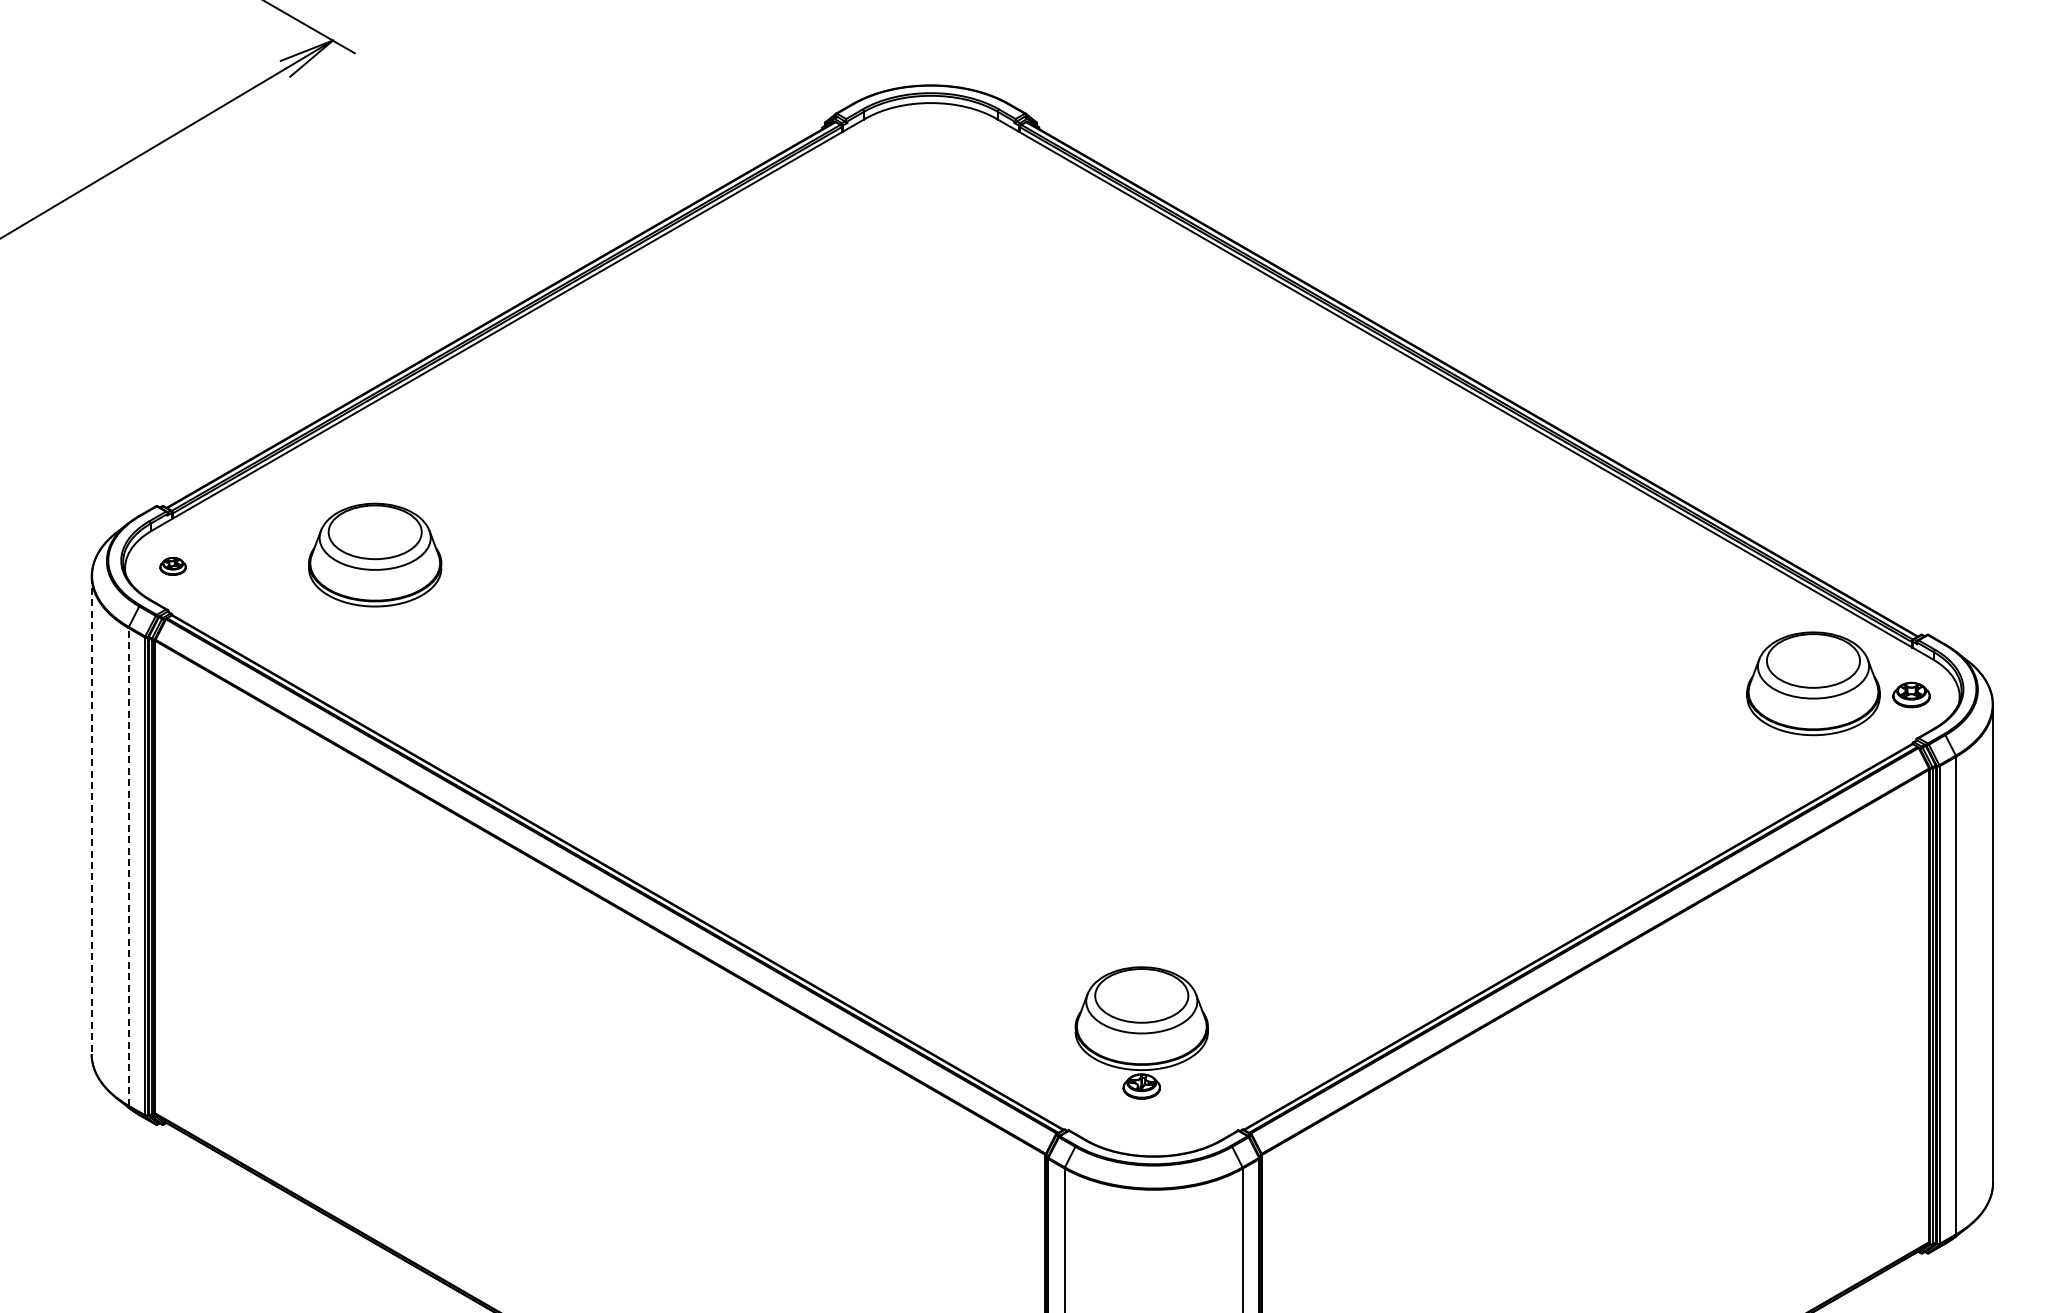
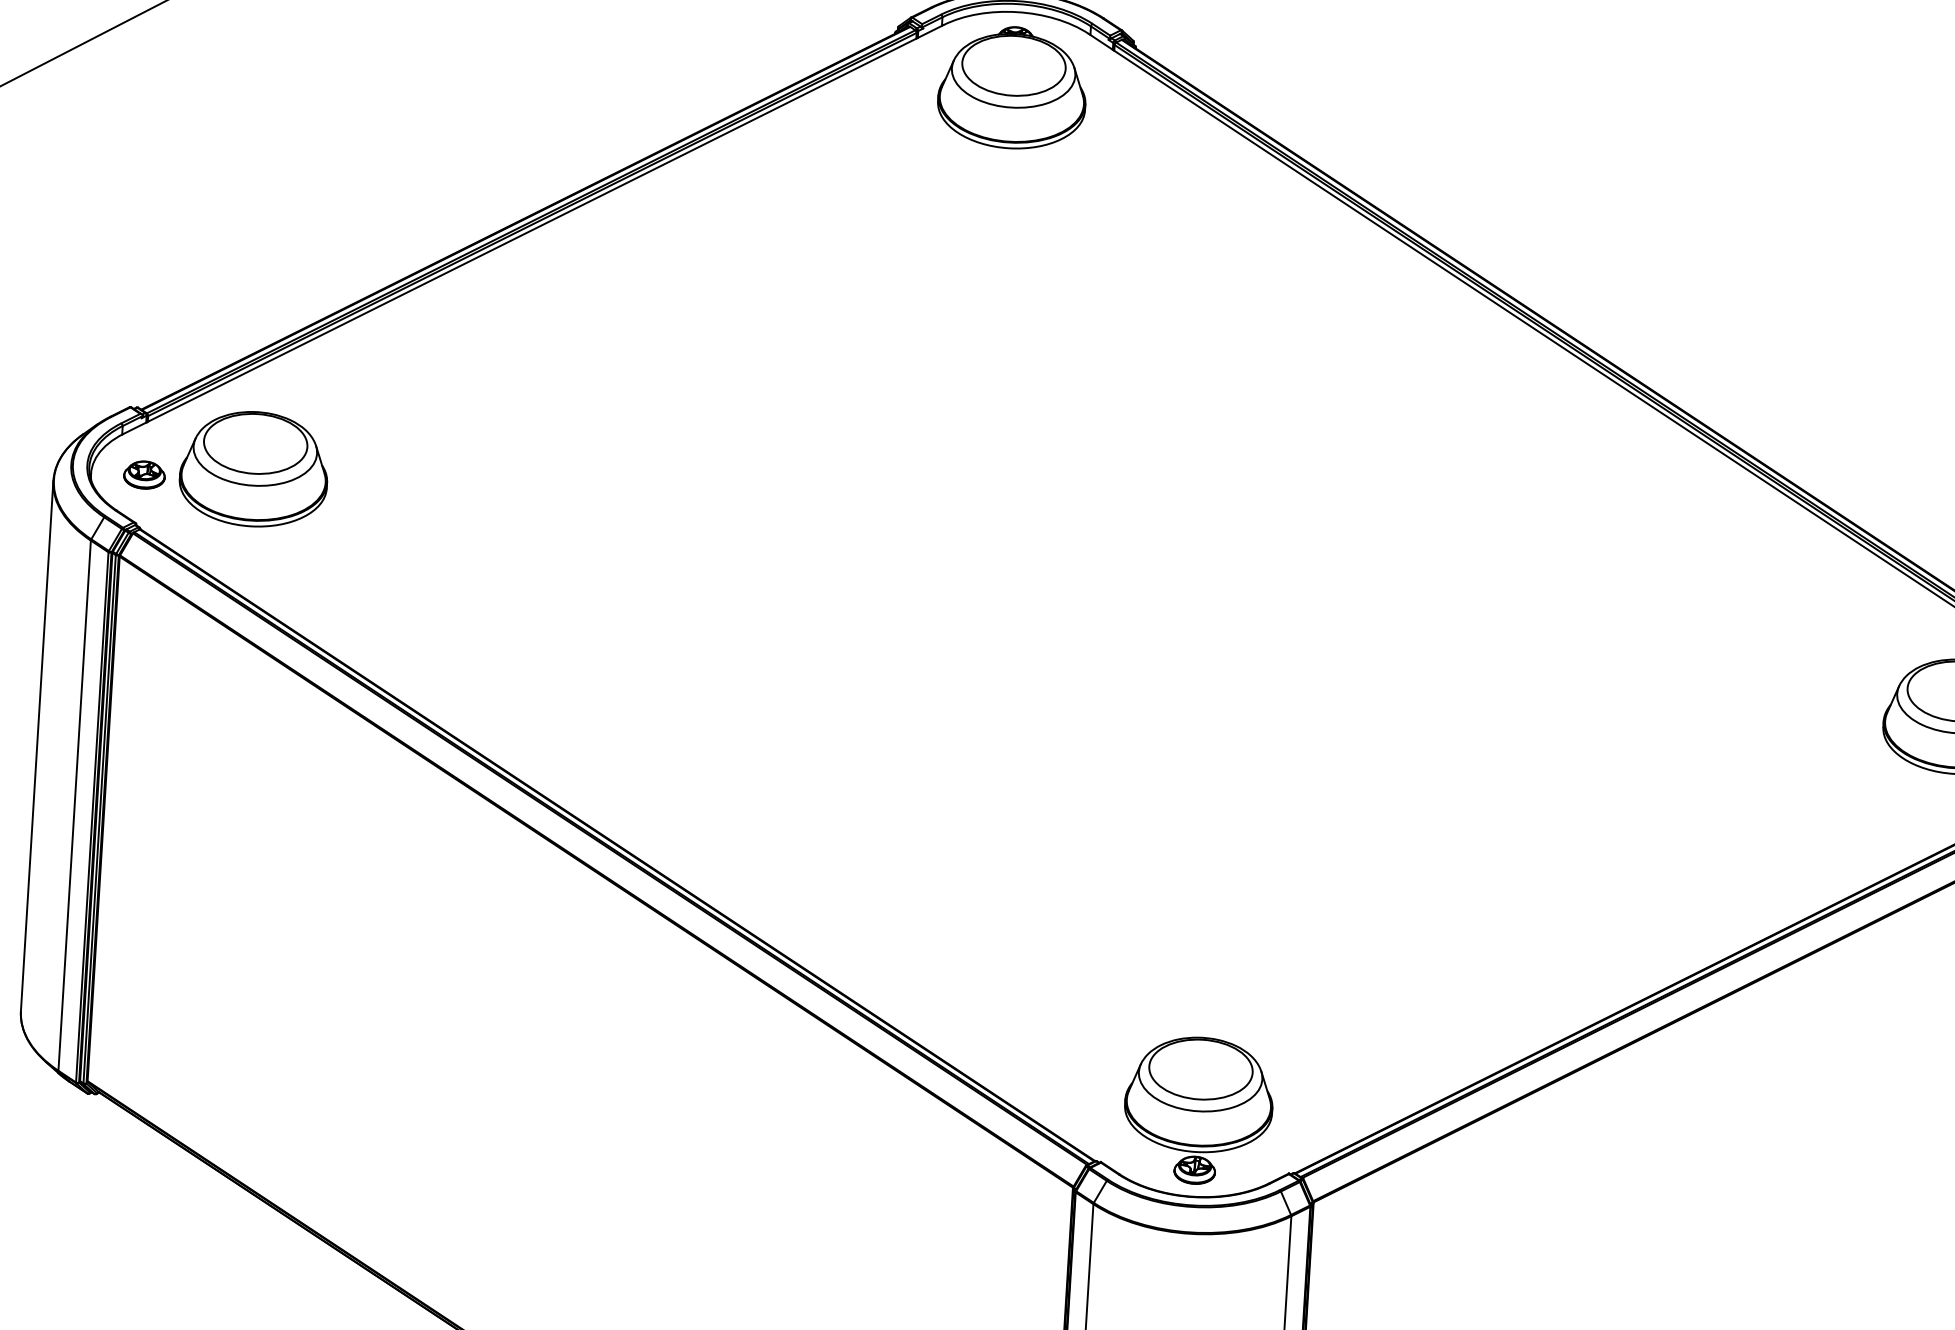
part: (930, 170) -> (1012, 87), added
part: (375, 554) -> (254, 468), moved
part: (172, 566) -> (143, 475), size x1.43
line: (91, 815) -> (36, 746), dashed -> solid
line: (128, 866) -> (74, 805), dashed -> solid
part: (1141, 1032) -> (1198, 1110), moved

